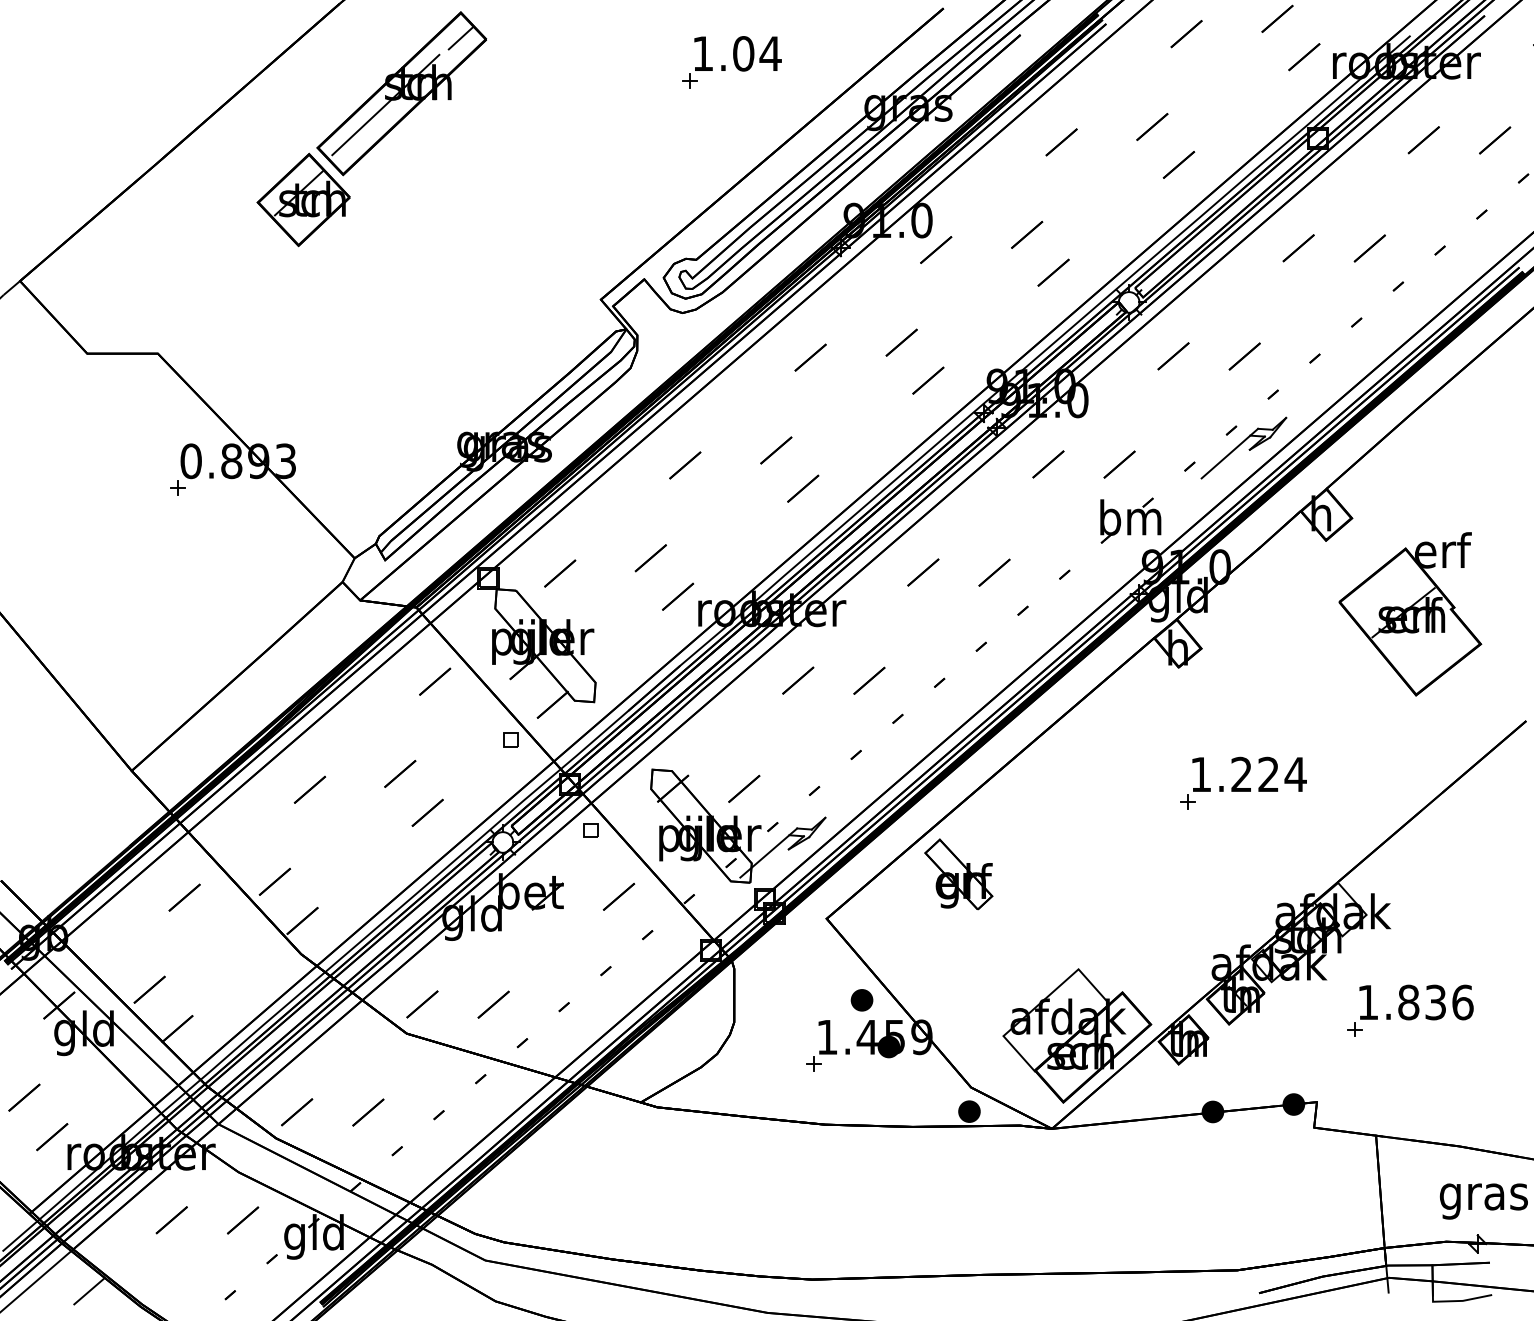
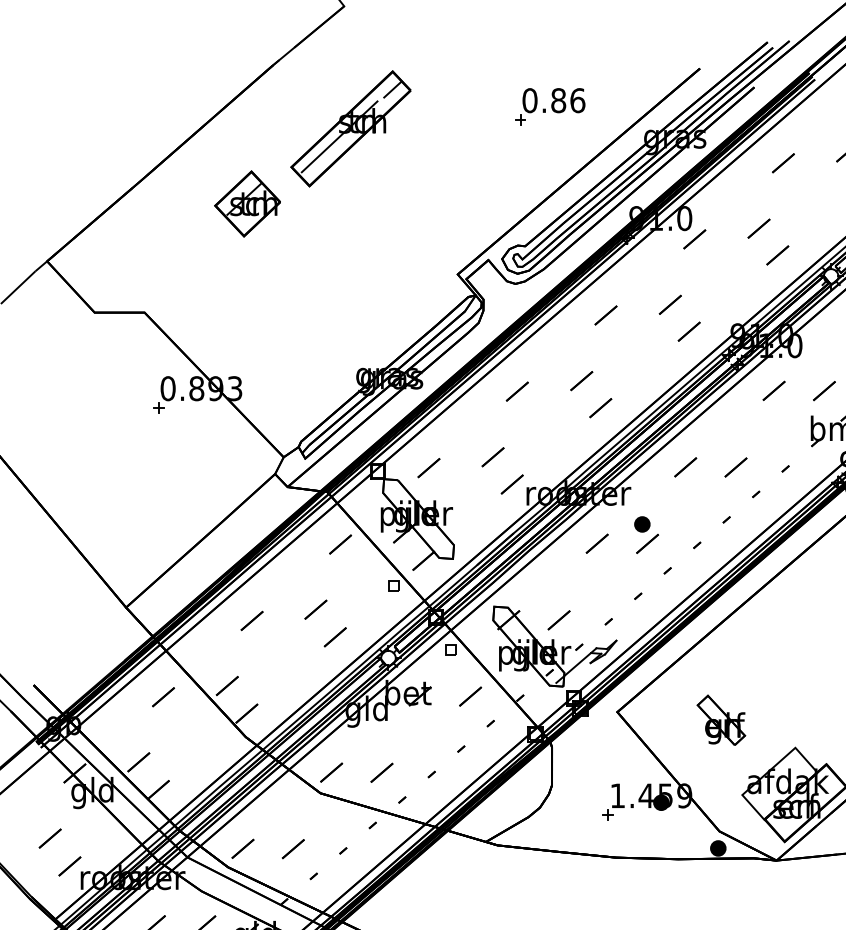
text: (736, 53) -> (553, 100), 1.04 -> 0.86
part: (401, 93) -> (350, 128), moved
part: (958, 874) -> (721, 720), moved
part: (861, 1000) -> (641, 524), moved

